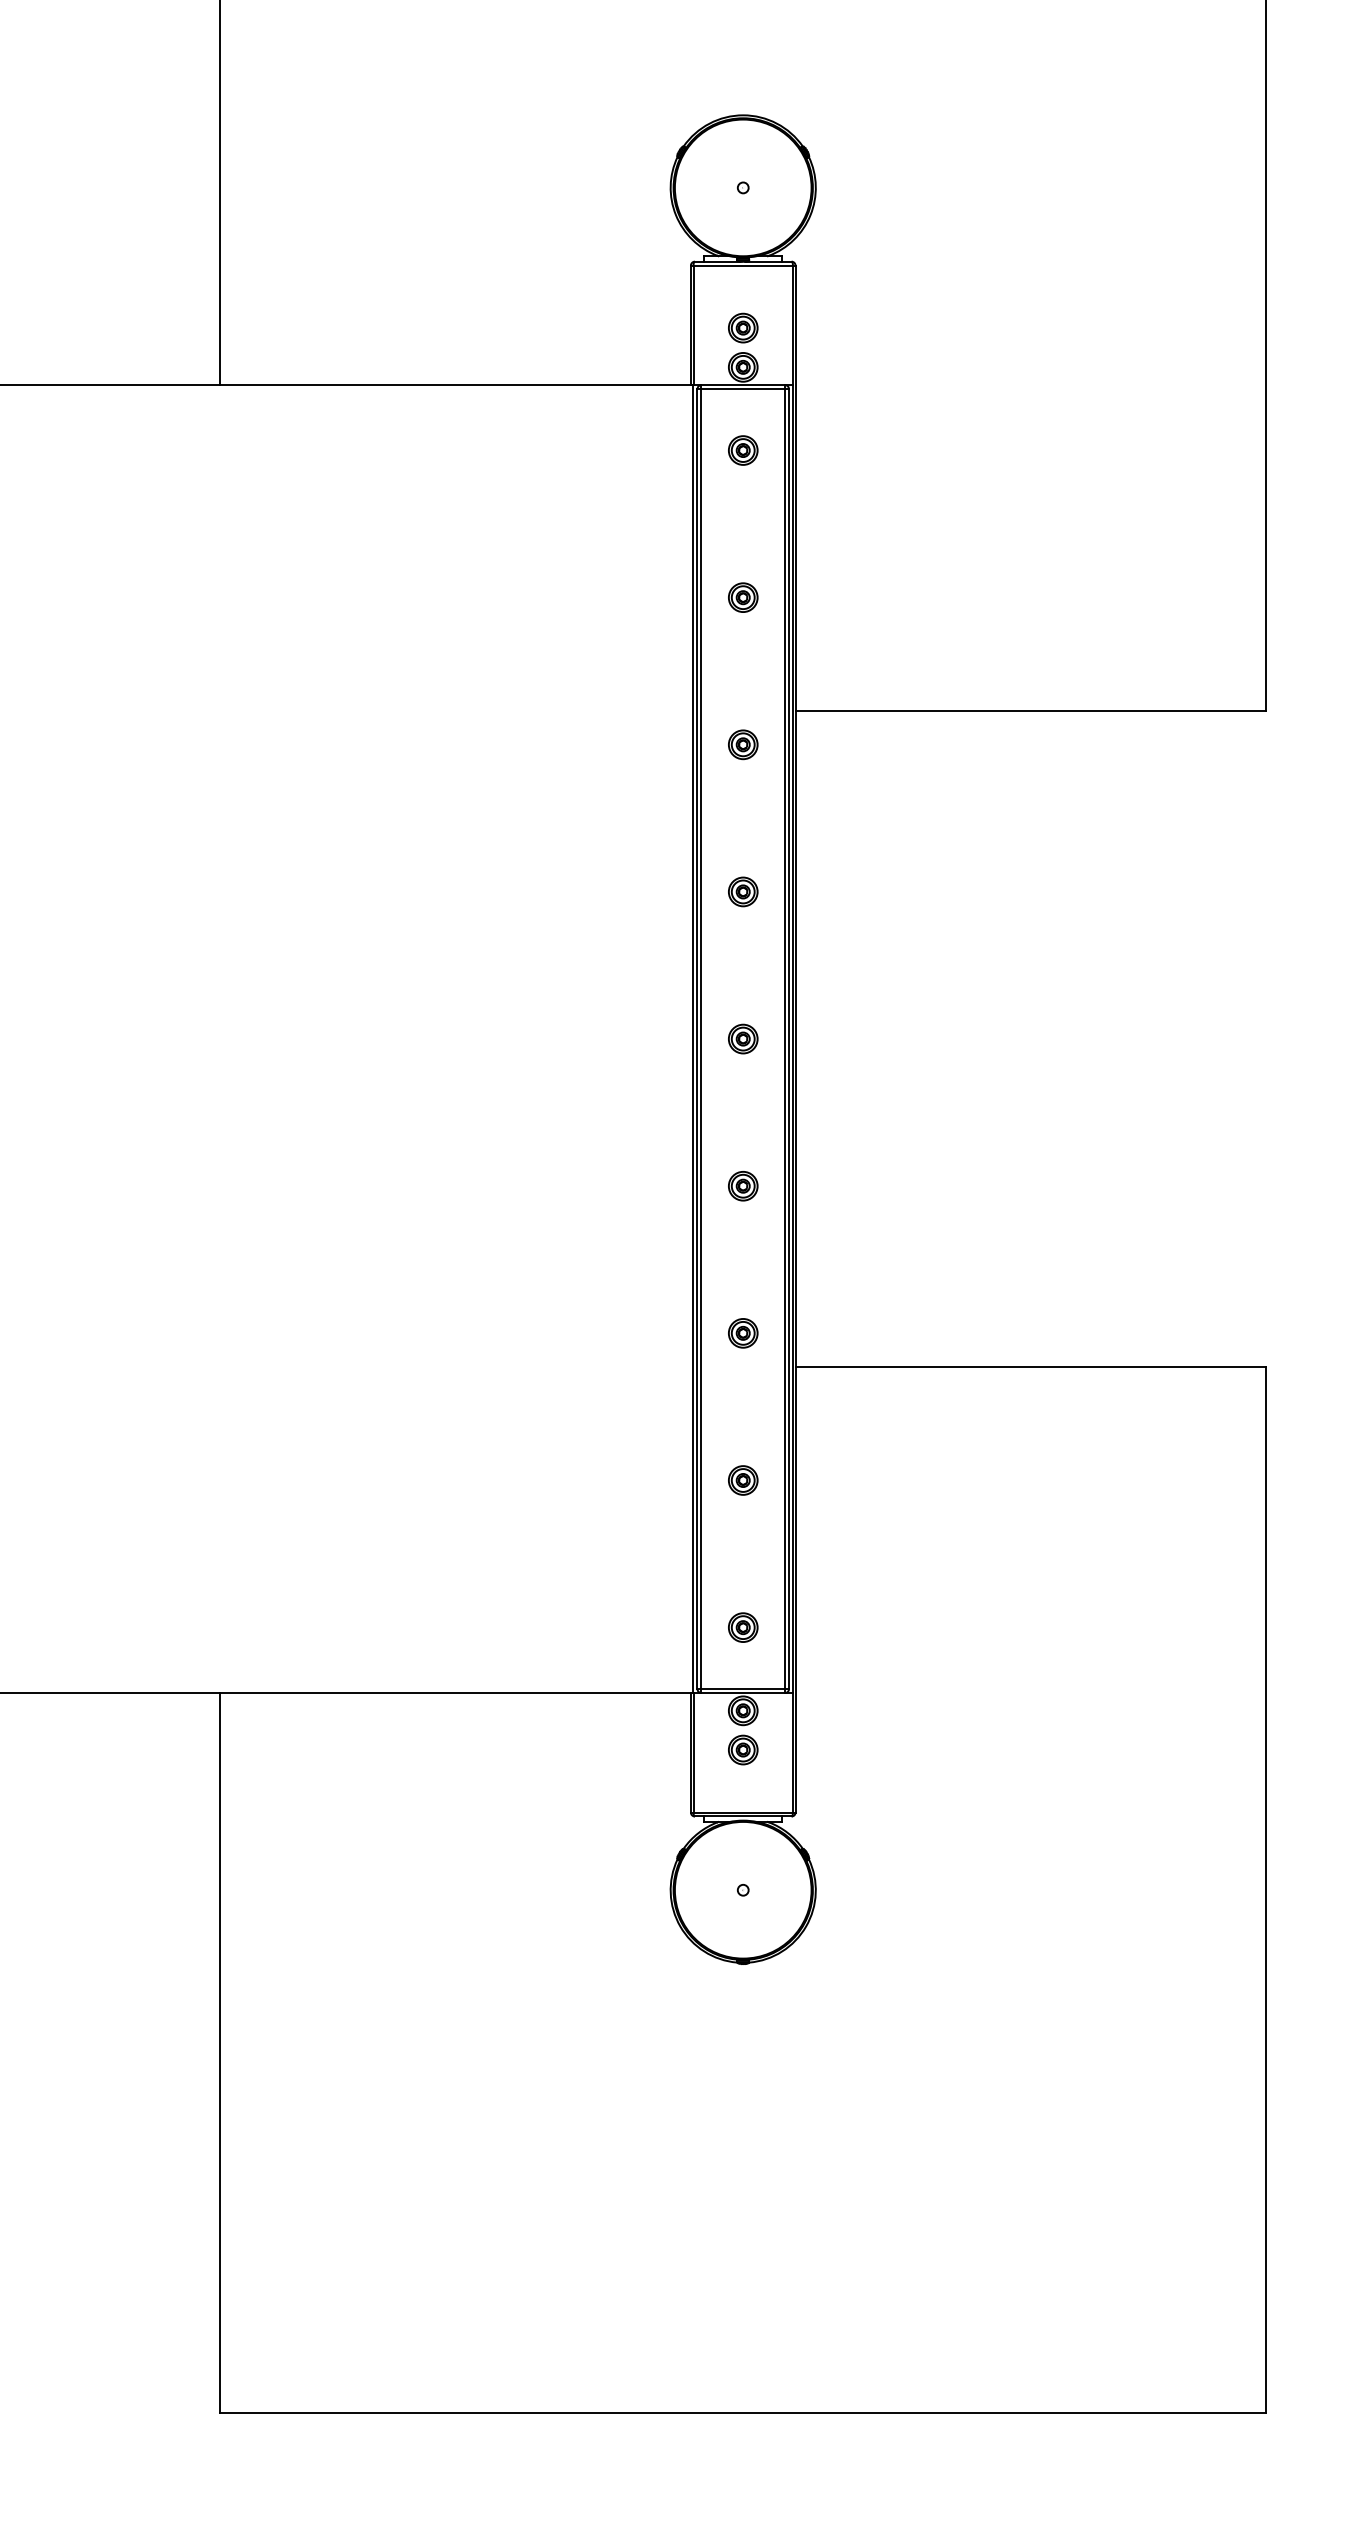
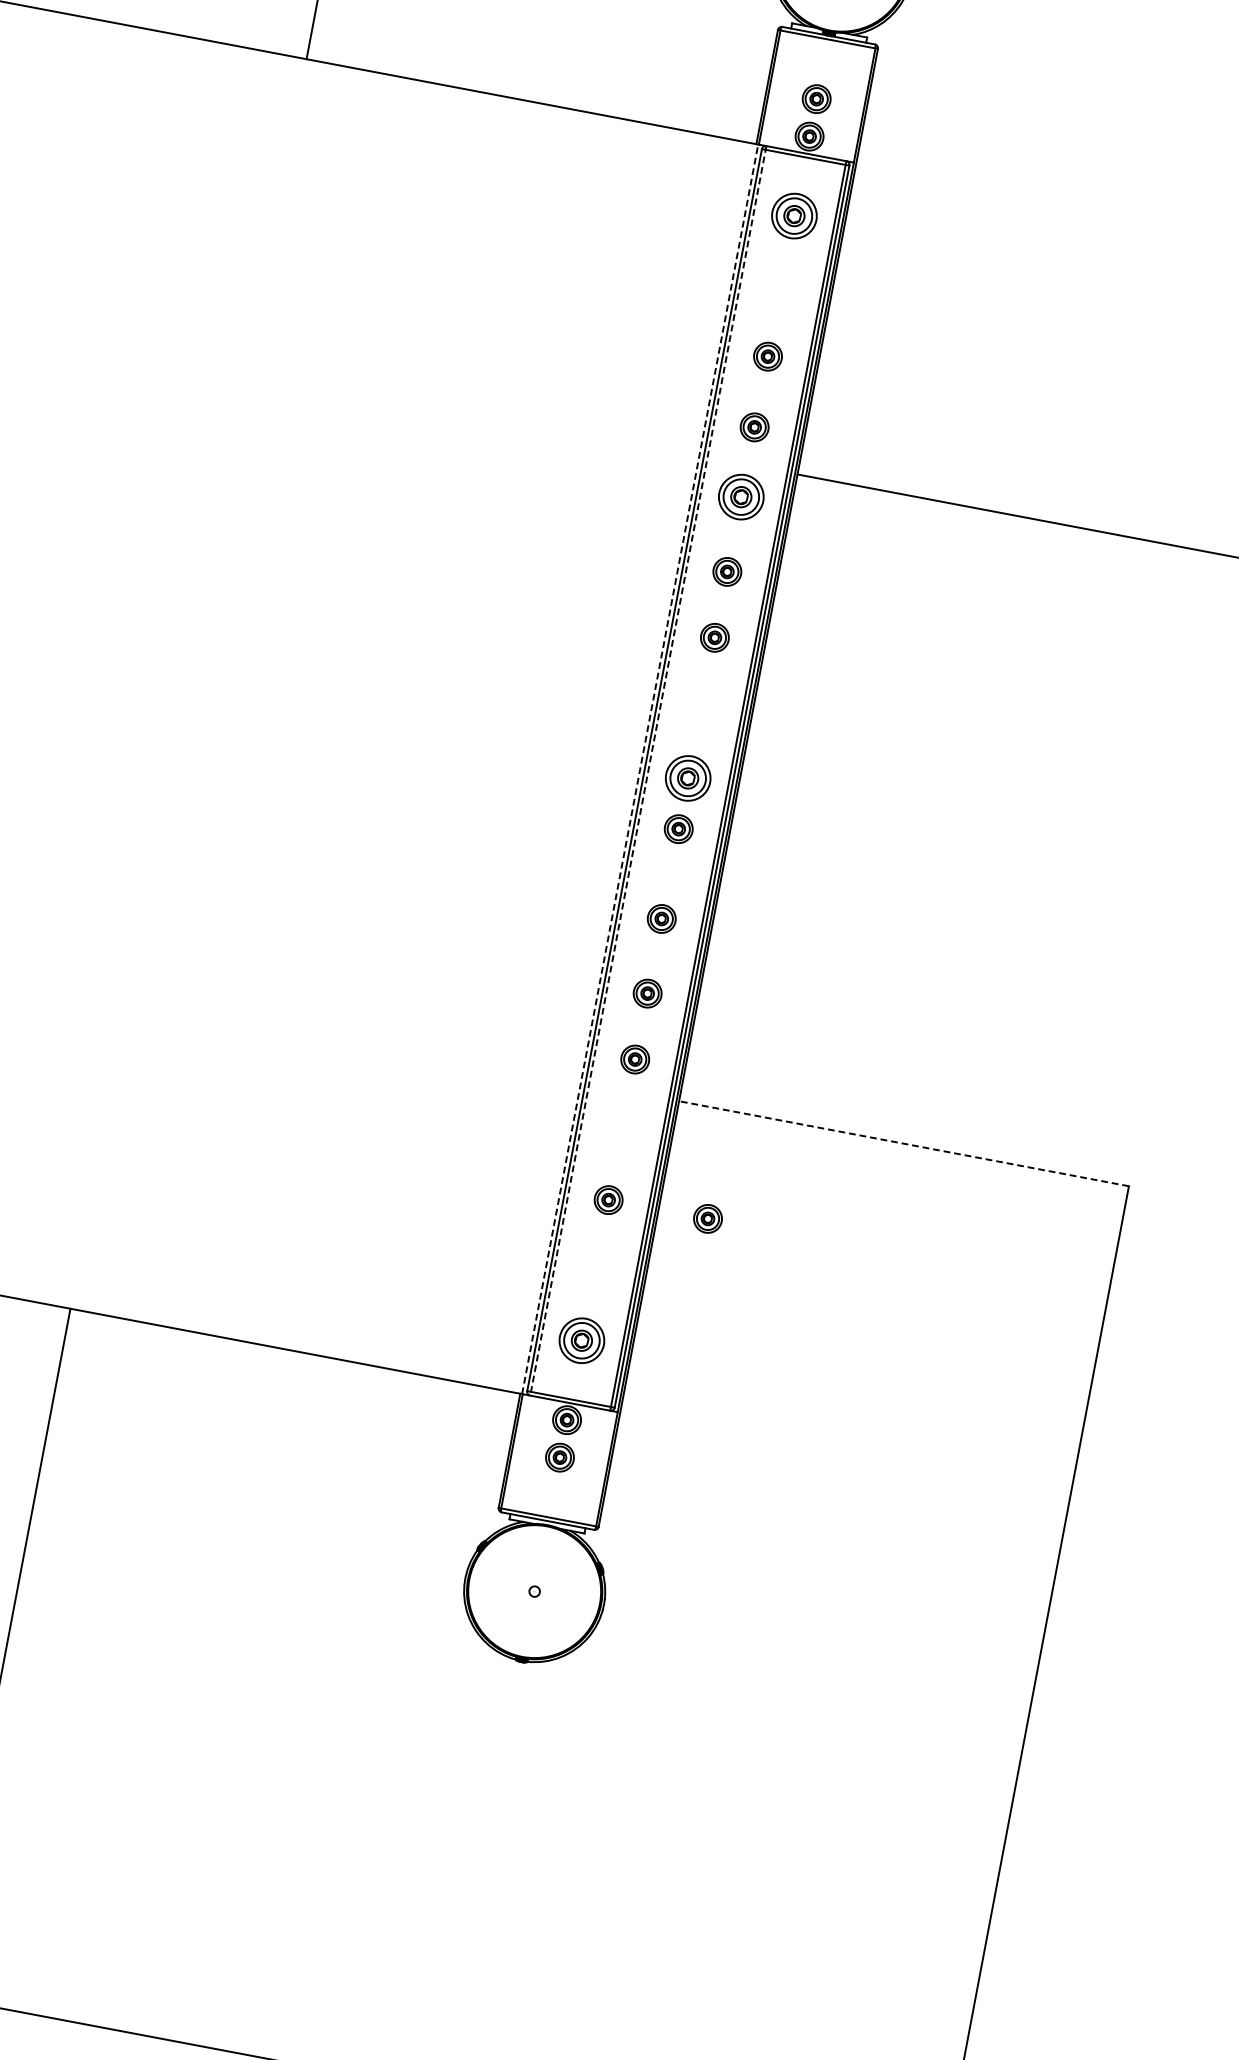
part: (743, 450) -> (794, 216), size x1.6
part: (743, 671) -> (754, 427), added
part: (743, 744) -> (741, 497), size x1.6
part: (743, 822) -> (727, 571), added
part: (743, 1038) -> (688, 777), size x1.6
line: (692, 1039) -> (639, 769), solid -> dashed
line: (701, 1039) -> (648, 771), solid -> dashed
part: (743, 1092) -> (678, 829), added
part: (743, 1264) -> (647, 993), added
line: (1030, 1367) -> (903, 1144), solid -> dashed
part: (847, 1480) -> (708, 1218), added
part: (743, 1627) -> (582, 1340), size x1.6

